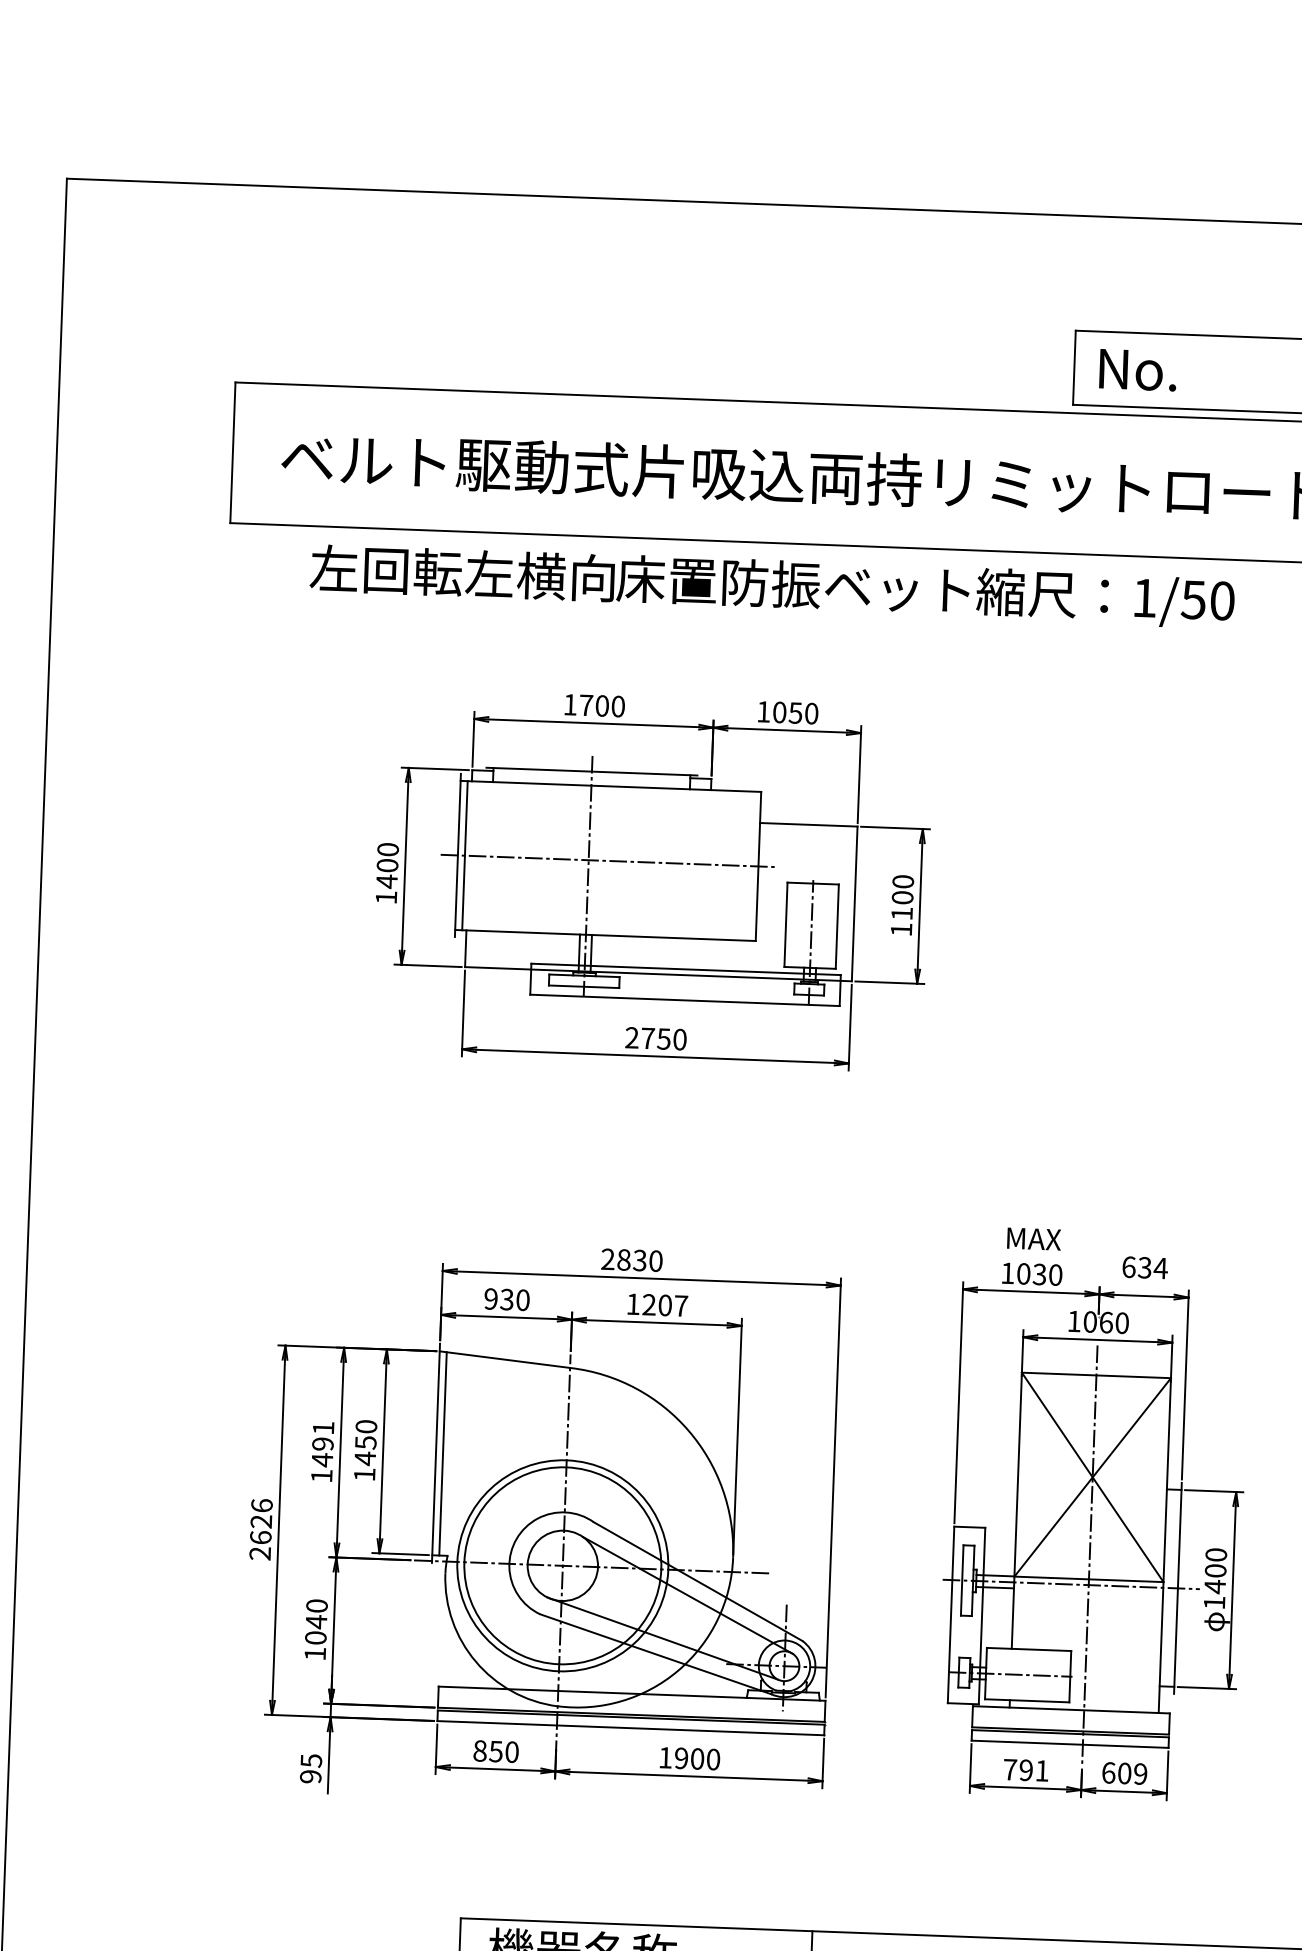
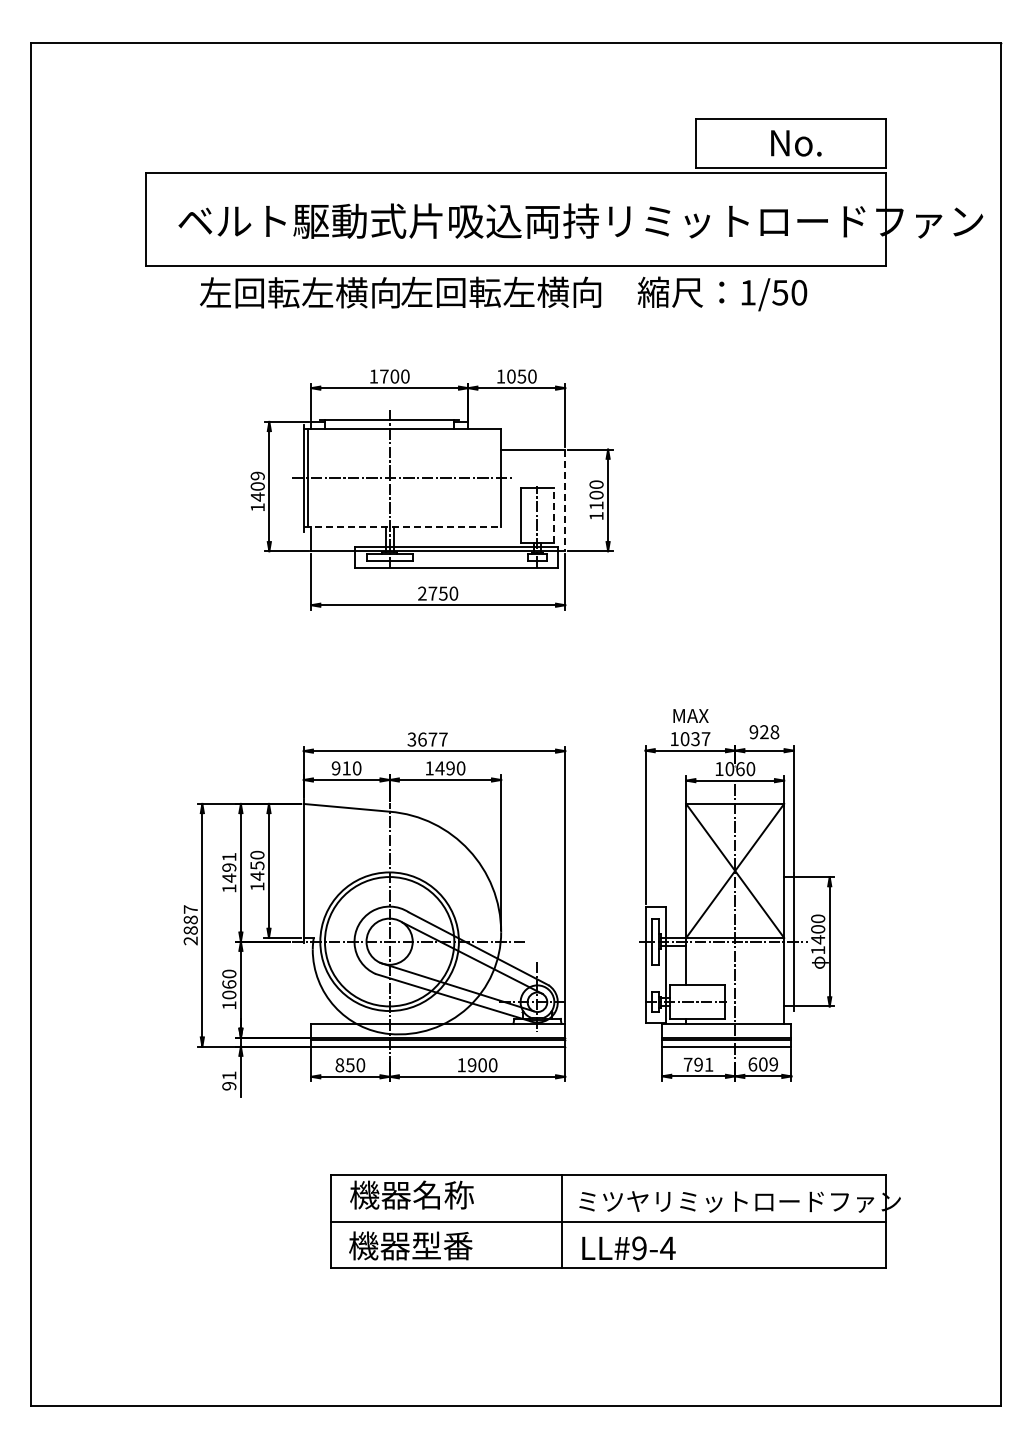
text: (1138, 370) -> (796, 143), moved
text: (792, 583) -> (516, 291), 床置防振ベット -> 左回転左横向
text: (387, 848) -> (257, 475), 1400 -> 1409
line: (855, 904) -> (565, 500), solid -> dashed
line: (837, 926) -> (554, 515), solid -> dashed
line: (605, 936) -> (402, 527), solid -> dashed
text: (631, 1260) -> (427, 739), 2830 -> 3677
text: (1145, 1268) -> (764, 732), 634 -> 928
text: (1054, 1275) -> (705, 739), 1030 -> 1037
text: (506, 1299) -> (346, 768), 930 -> 910
text: (665, 1305) -> (450, 768), 1207 -> 1490
line: (443, 1452) -> (308, 870), removed
text: (260, 1520) -> (190, 919), 2626 -> 2887
text: (316, 1621) -> (229, 984), 1040 -> 1060
text: (311, 1760) -> (229, 1075), 95 -> 91

